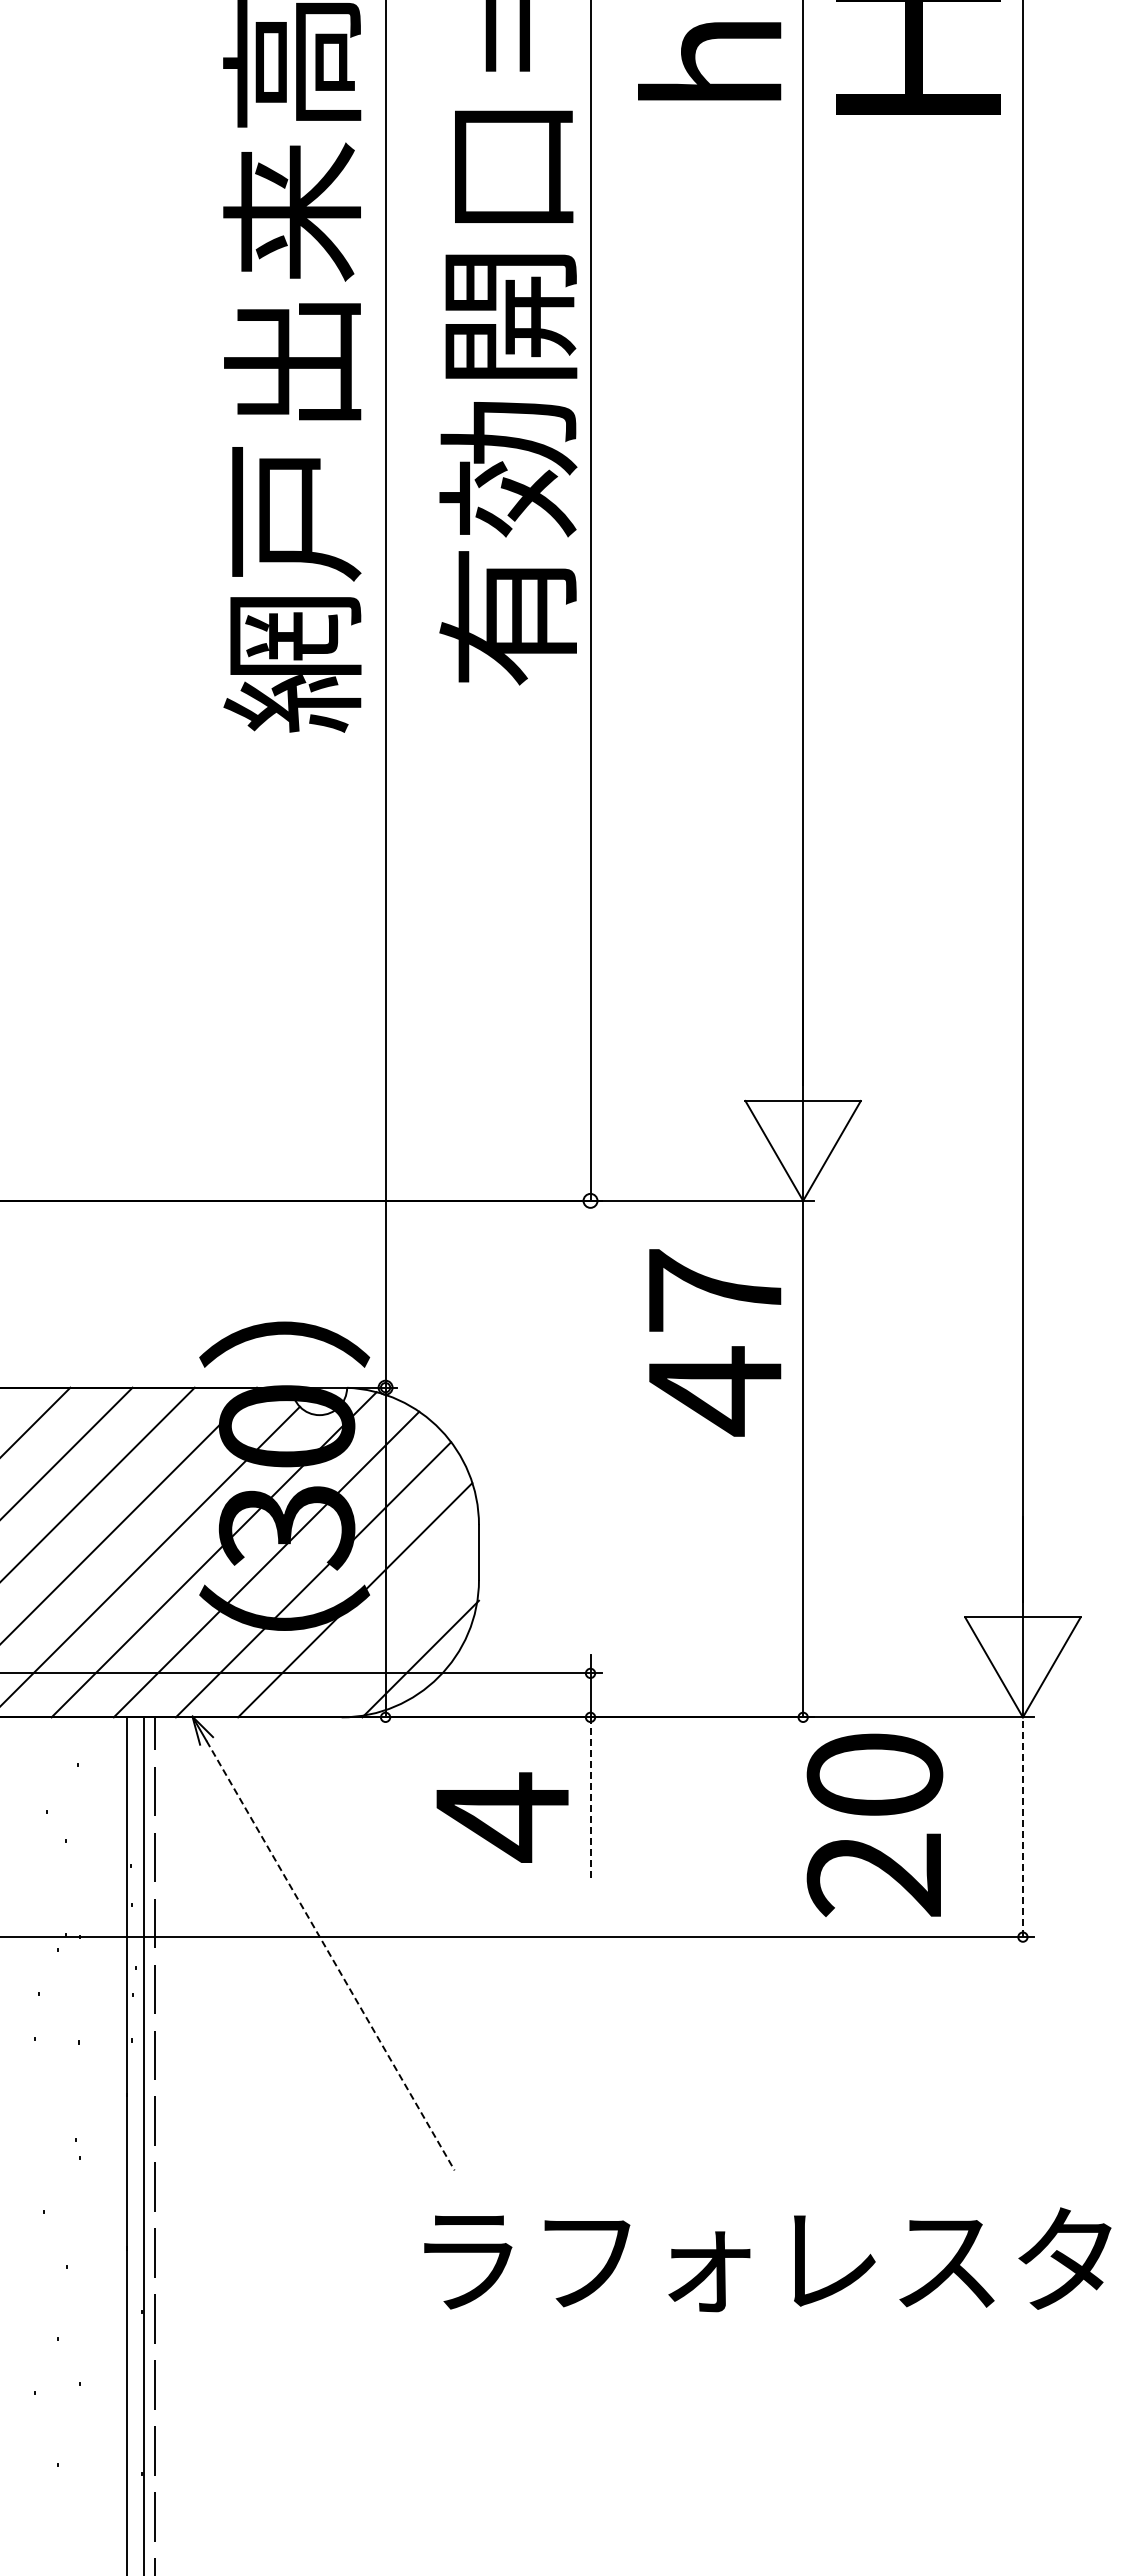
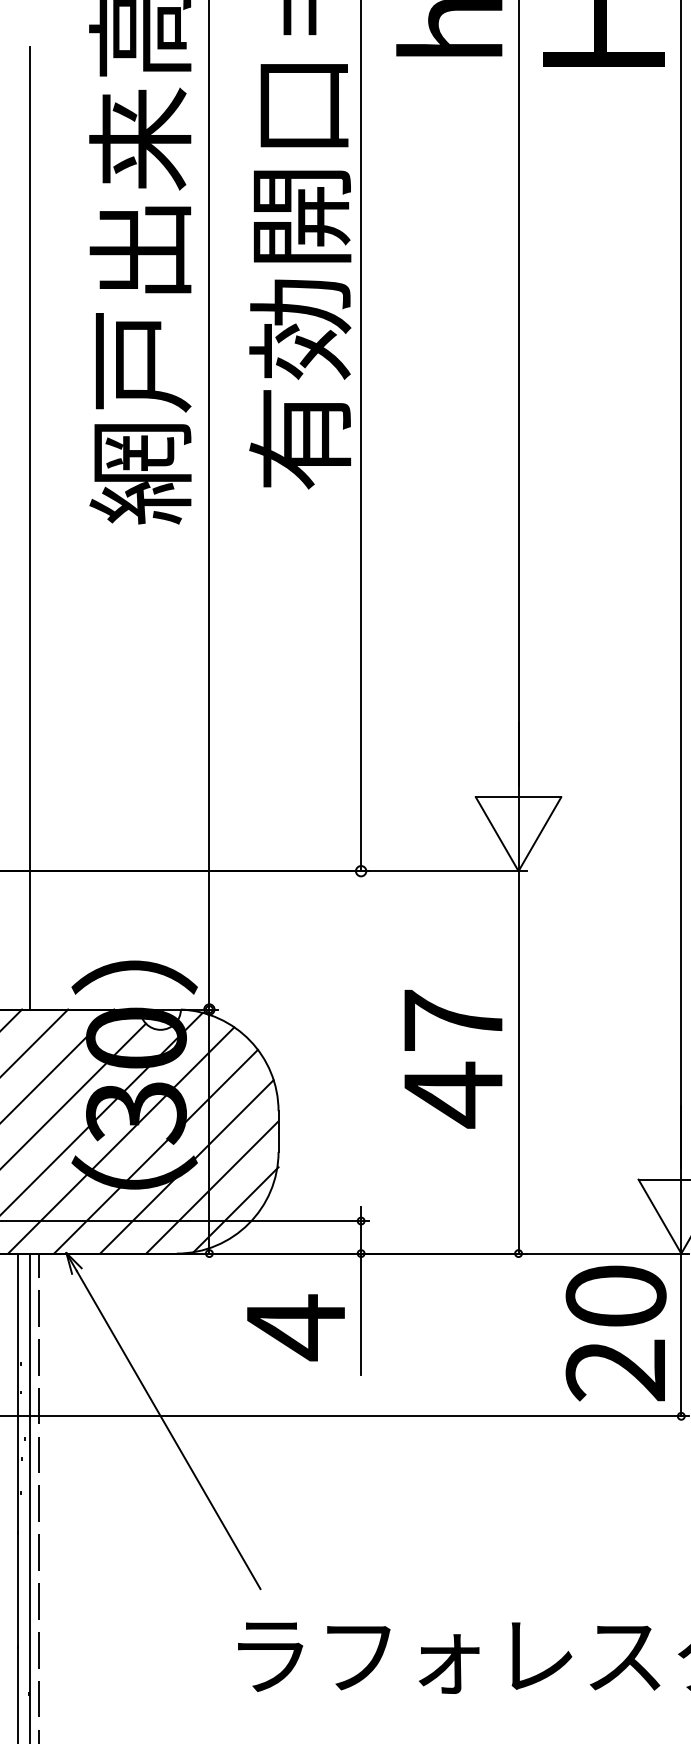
line: (143, 737) -> (30, 528), added
text: (715, 1342) -> (453, 1058), moved
line: (389, 1627) -> (212, 1187), added
line: (590, 1800) -> (361, 1315), dashed -> solid
text: (874, 1824) -> (615, 1332), moved
line: (1022, 1827) -> (680, 1335), dashed -> solid
line: (330, 1955) -> (168, 1429), dashed -> solid

